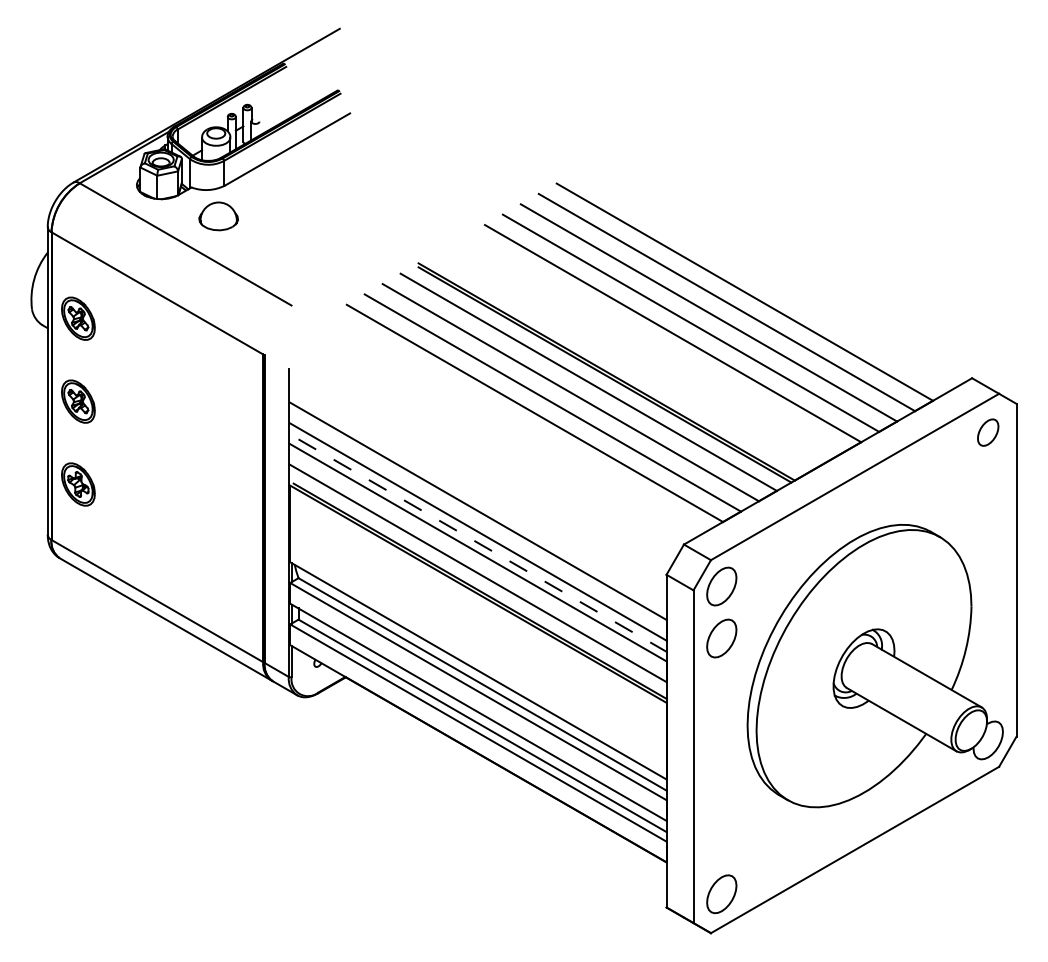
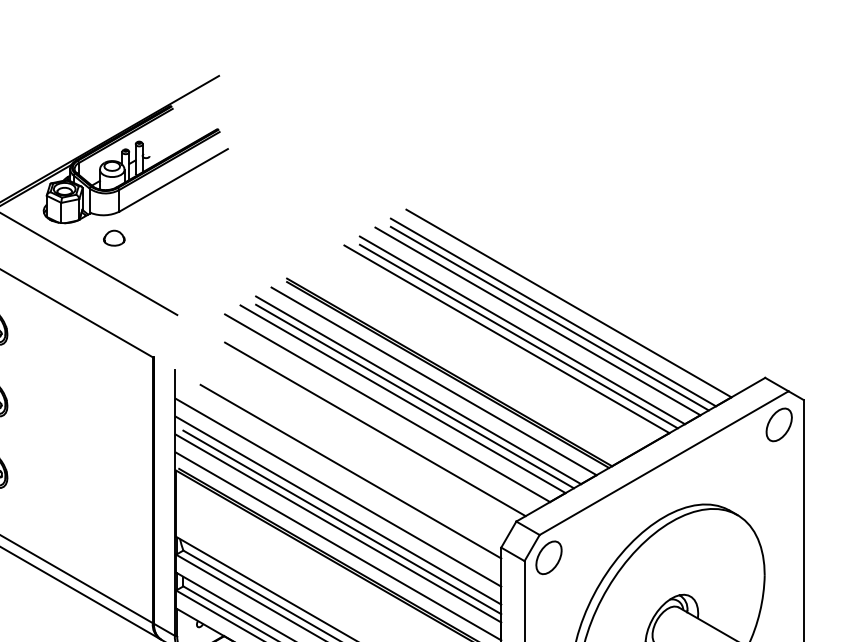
part: (218, 216) -> (114, 238), size x0.62
line: (722, 309) -> (549, 318), added
line: (686, 330) -> (518, 336), added
line: (566, 399) -> (414, 396), added
part: (987, 432) -> (778, 424), size x1.43
line: (520, 437) -> (375, 429), added
line: (492, 486) -> (350, 471), added
line: (482, 545) -> (342, 522), dashed -> solid
part: (721, 638) -> (548, 602), removed

